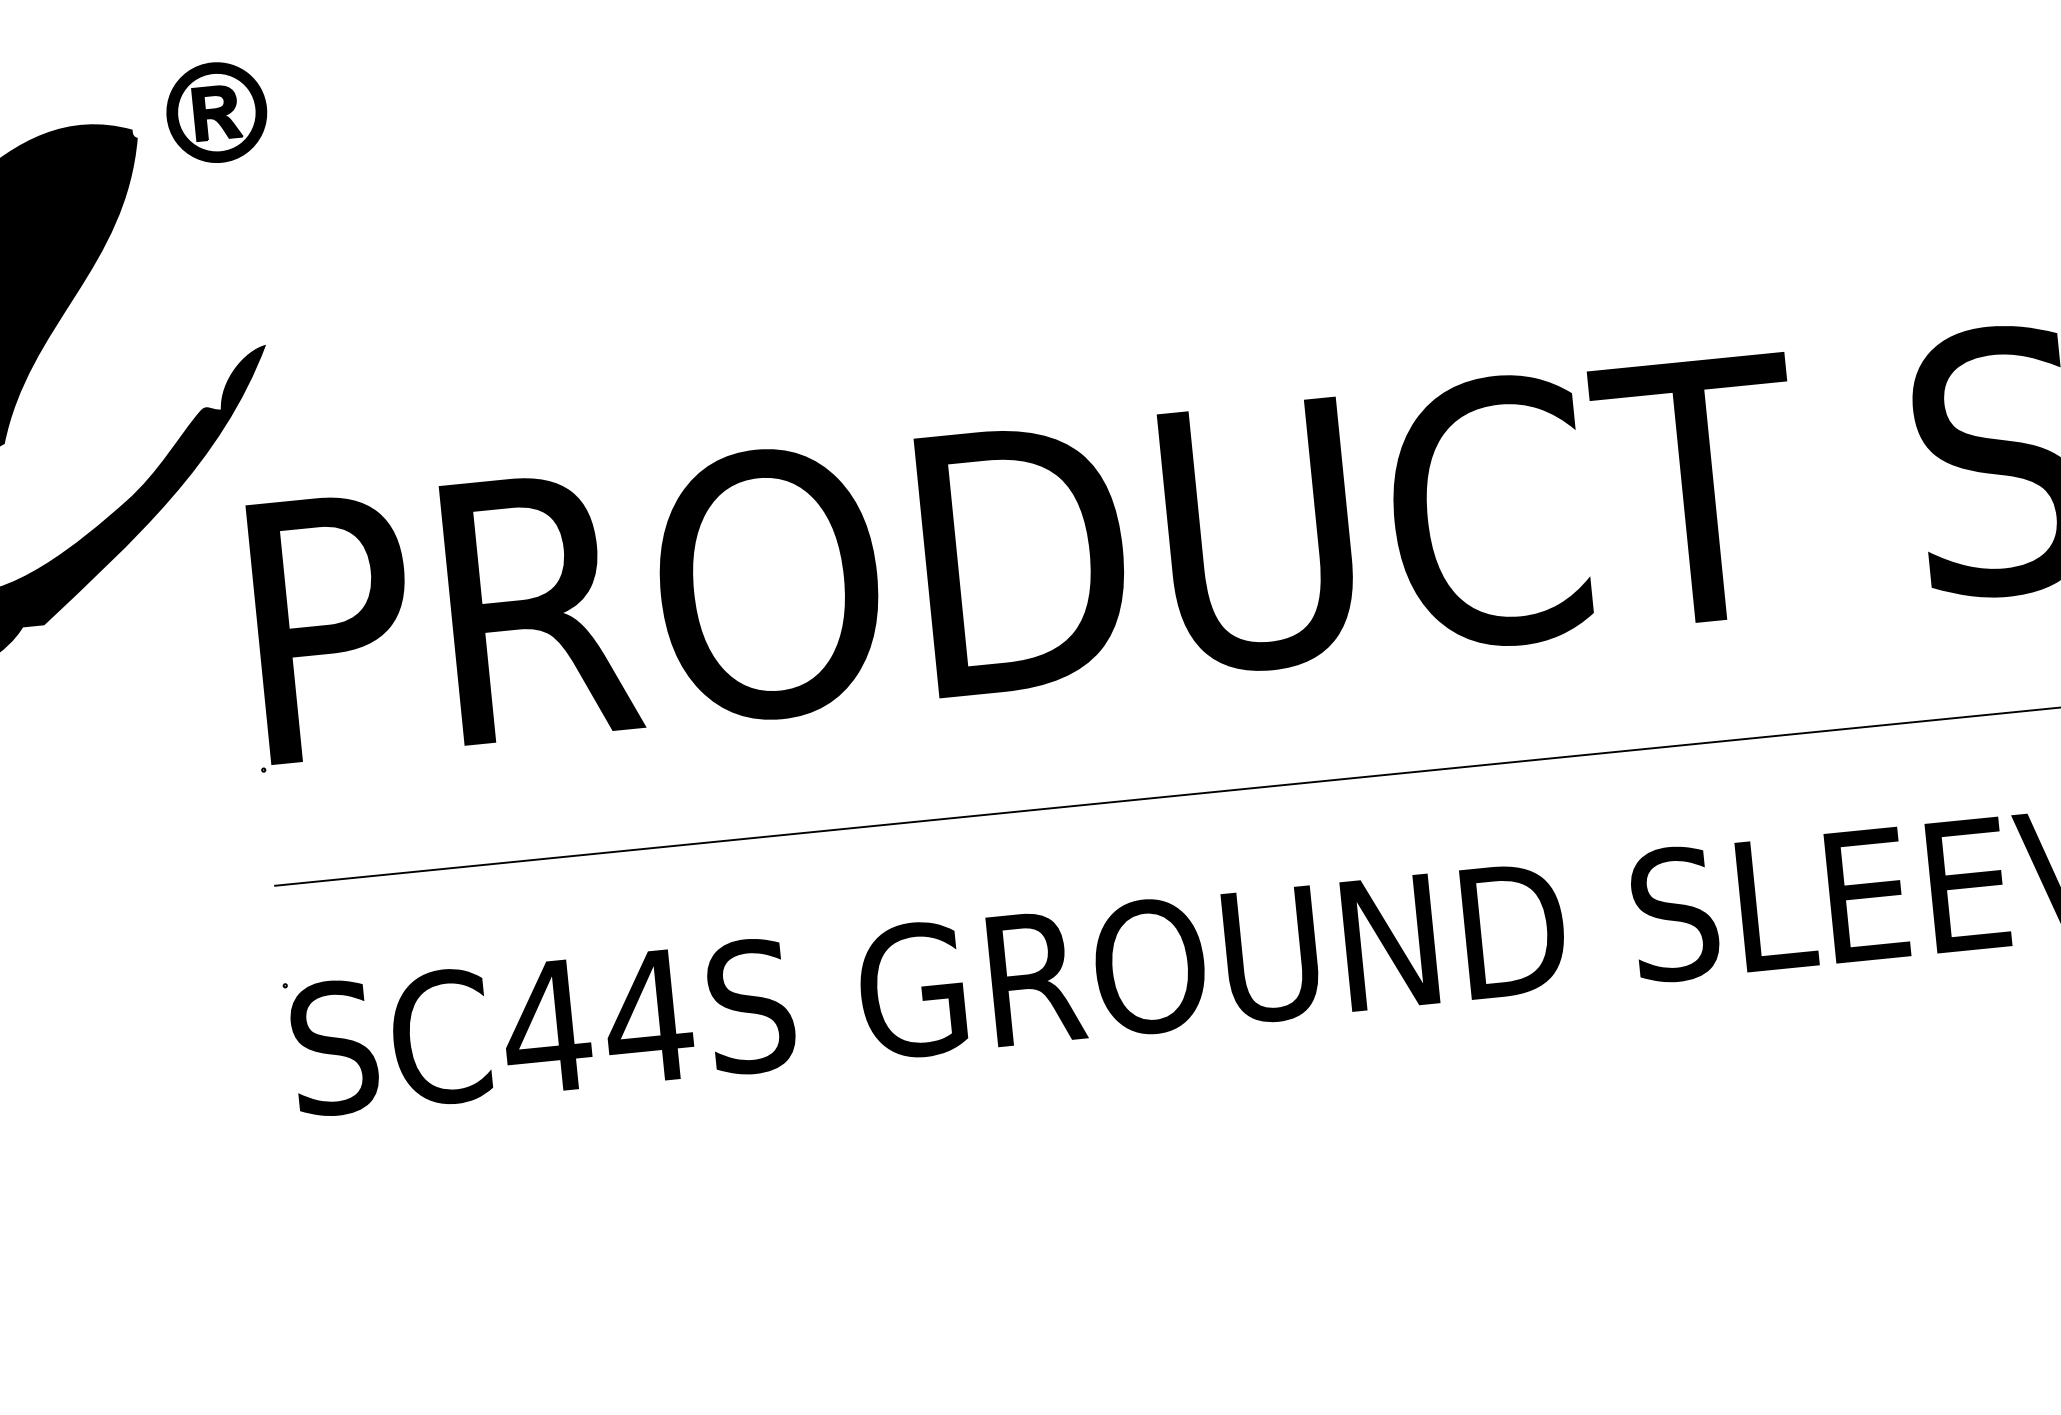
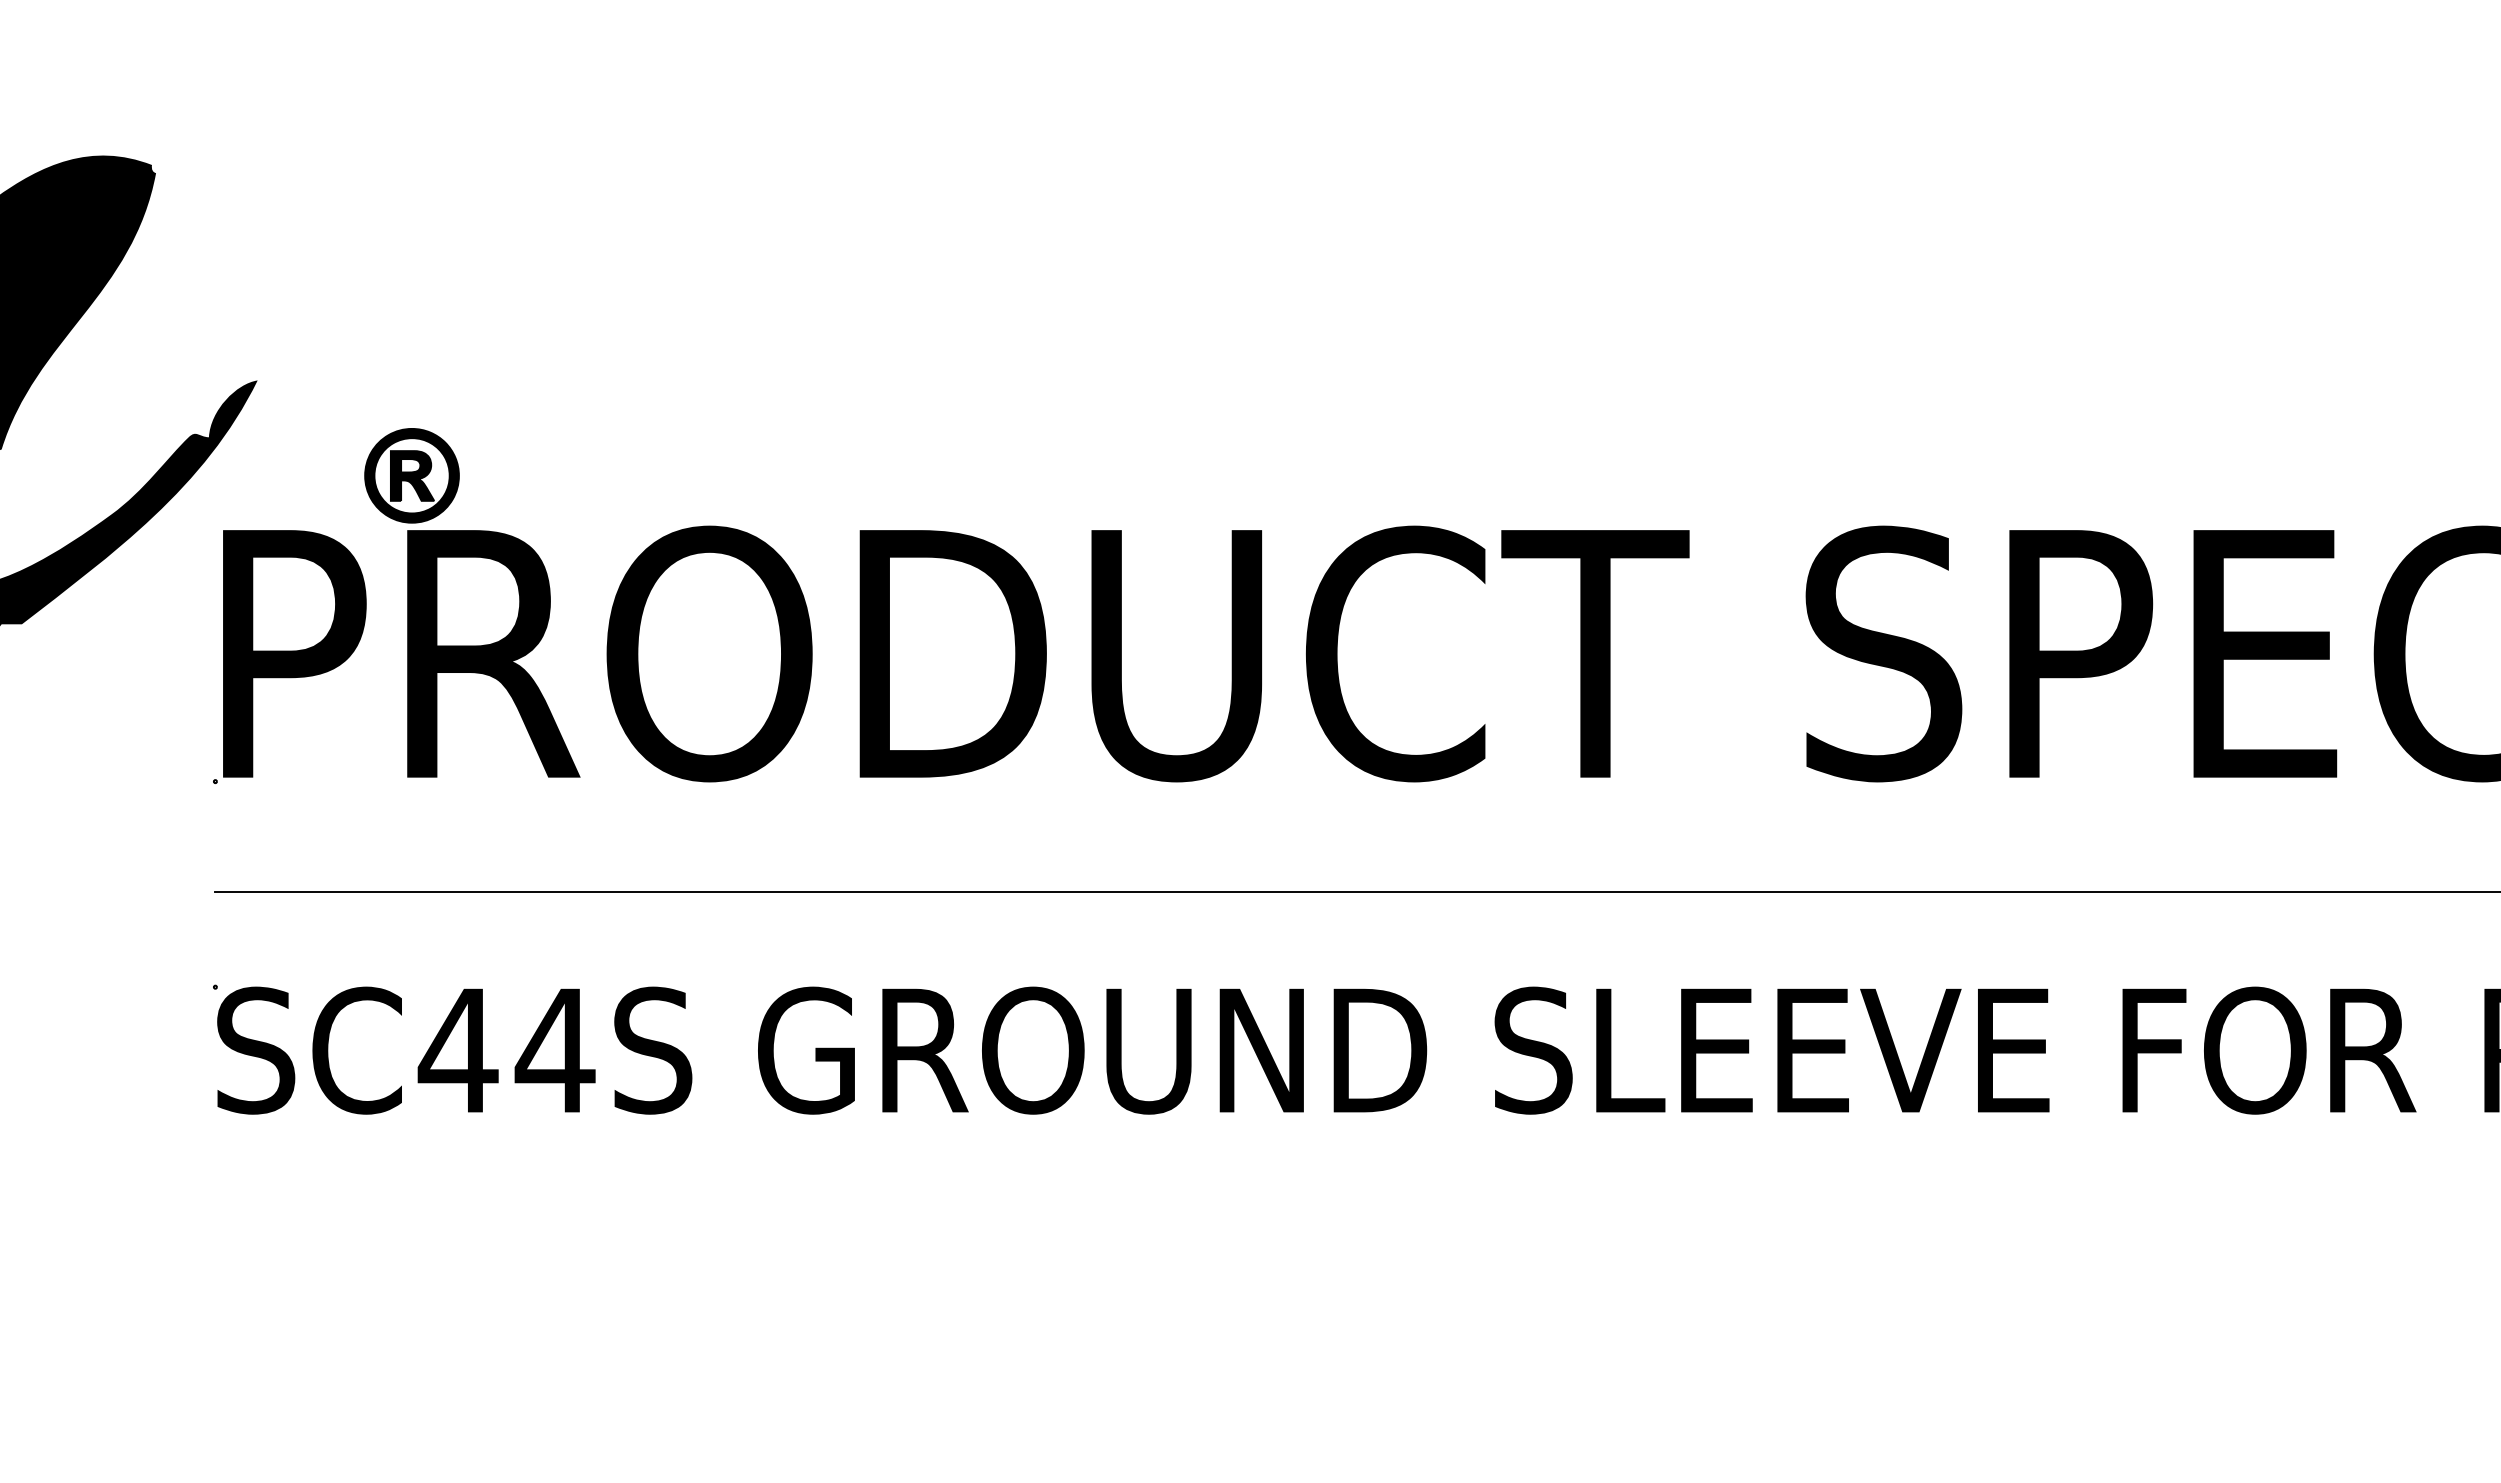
part: (216, 112) -> (411, 475), moved

